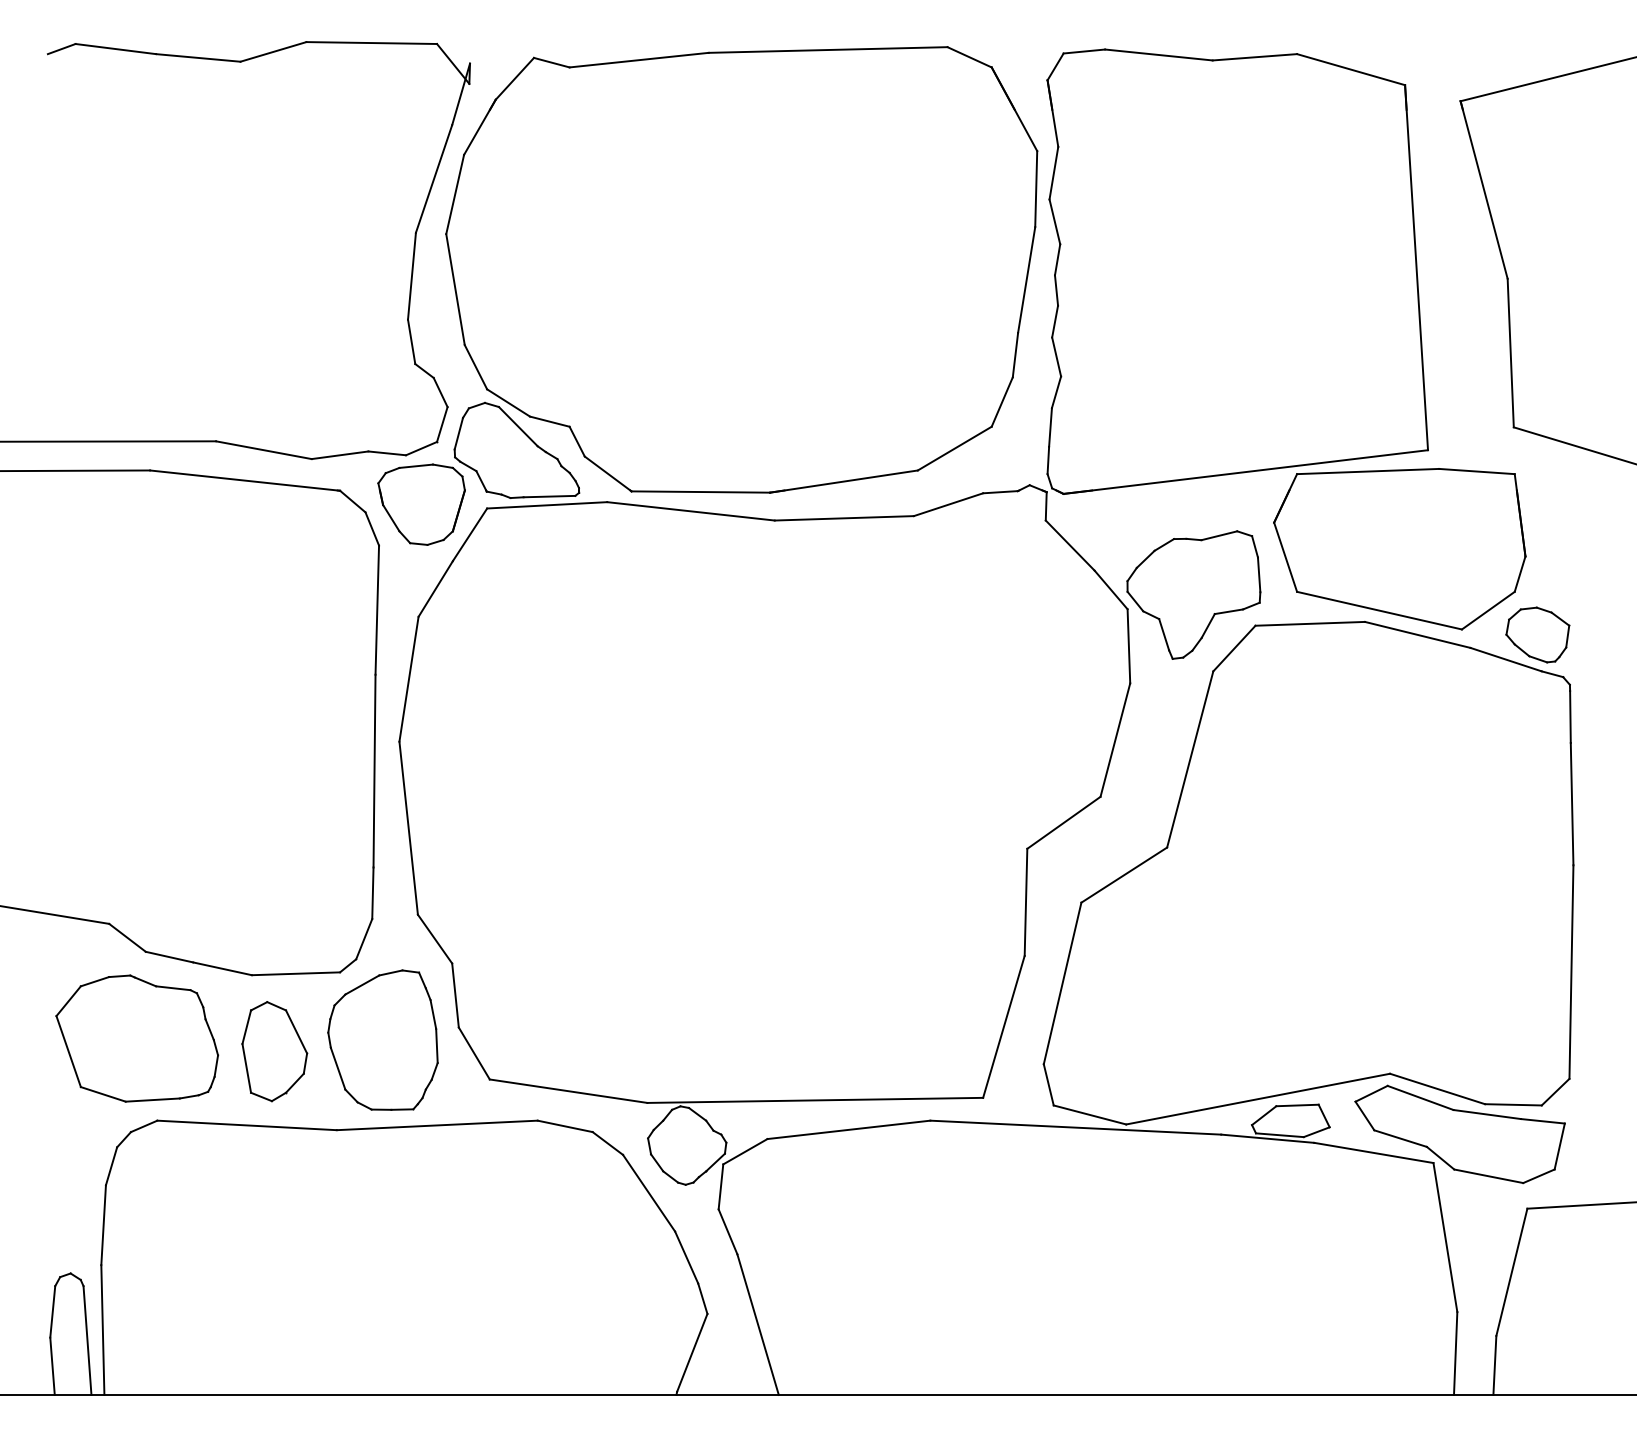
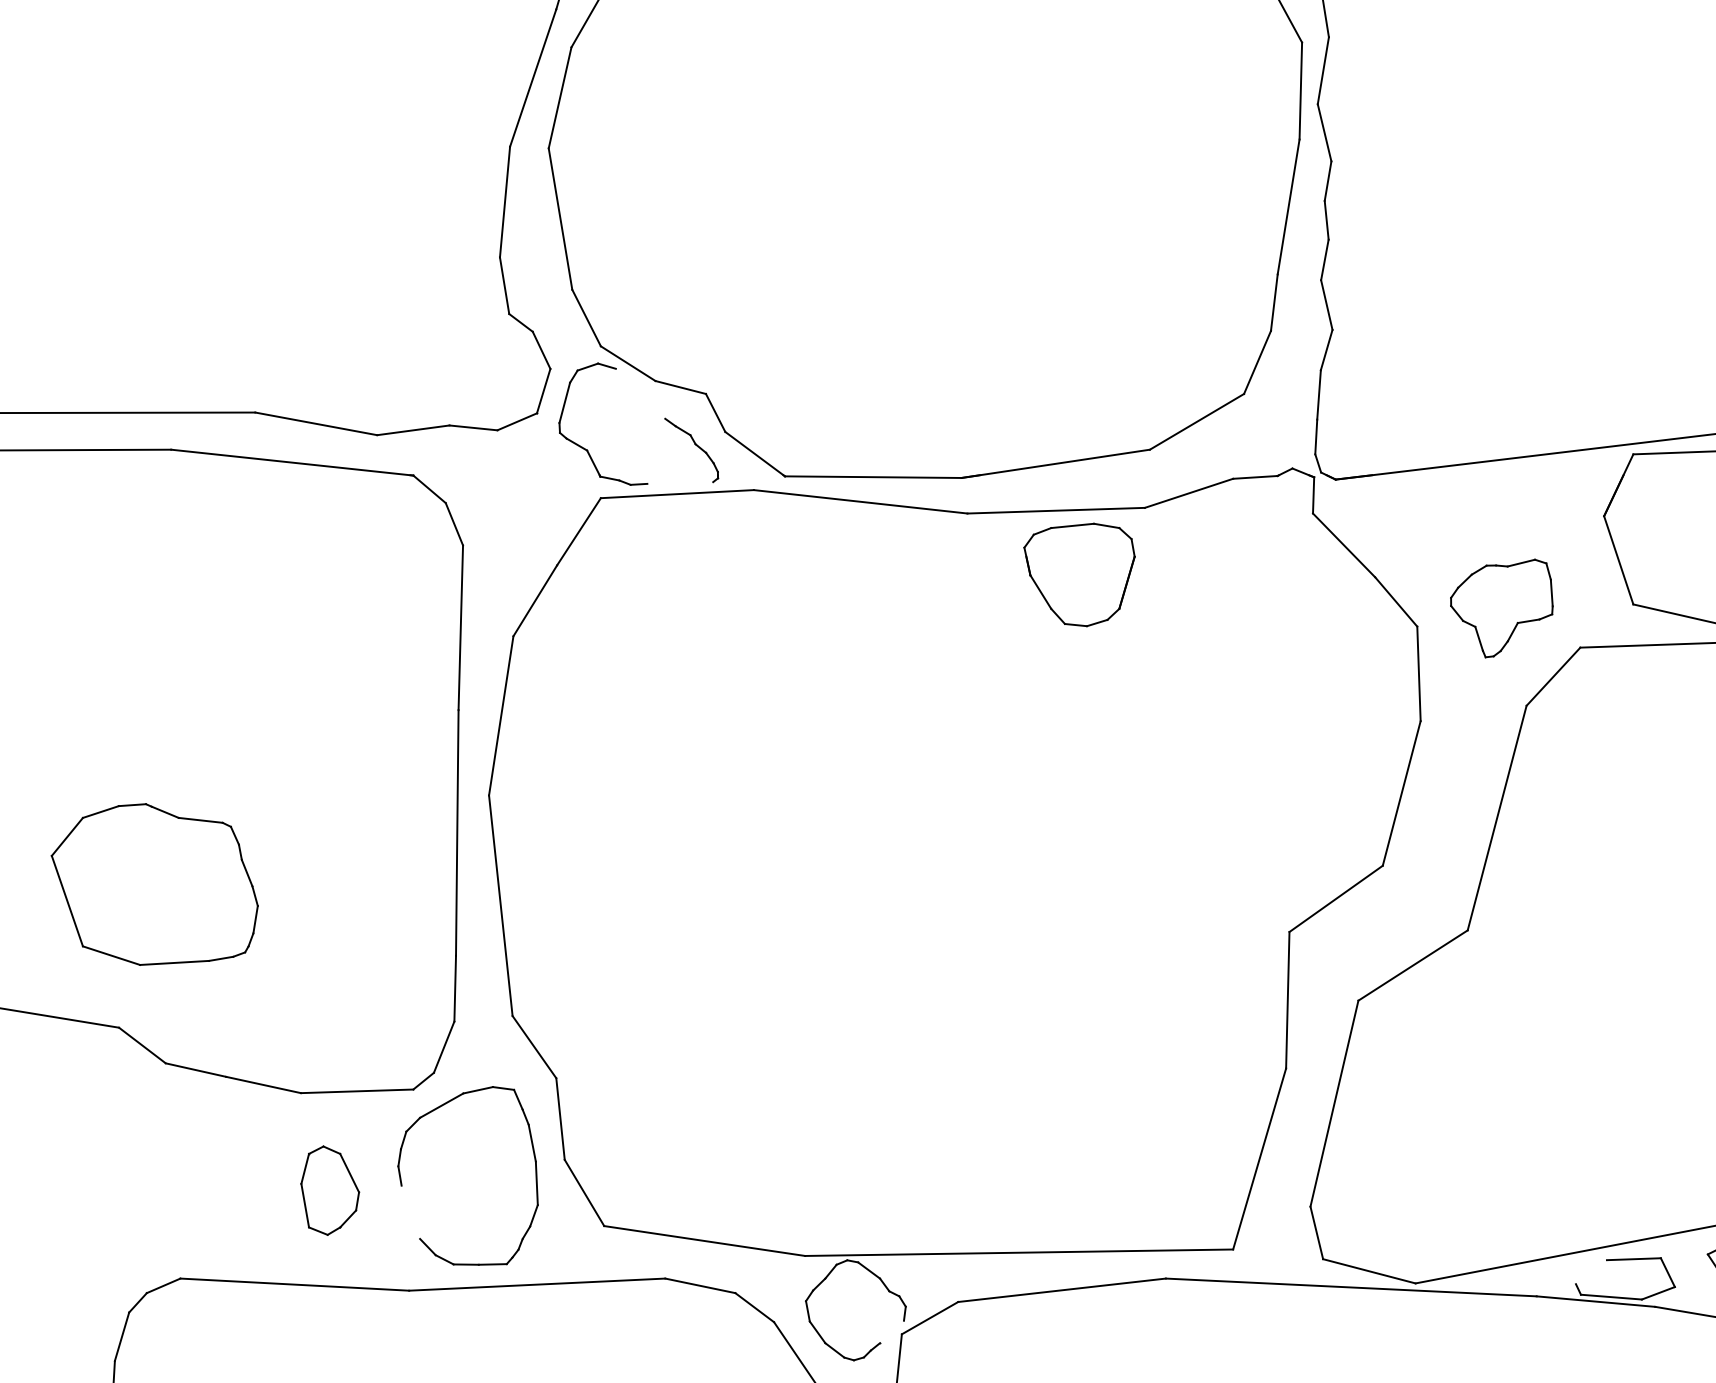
line: (517, 426) -> (639, 393), removed
line: (549, 496) -> (680, 482), removed
part: (421, 504) -> (1079, 574), moved
part: (1193, 594) -> (1501, 607), size x0.6
part: (137, 1038) -> (155, 884), moved
part: (274, 1051) -> (329, 1190), size x0.7
line: (337, 1068) -> (410, 1212), removed
line: (1264, 1115) -> (1591, 1271), removed
line: (715, 1162) -> (891, 1331), removed

